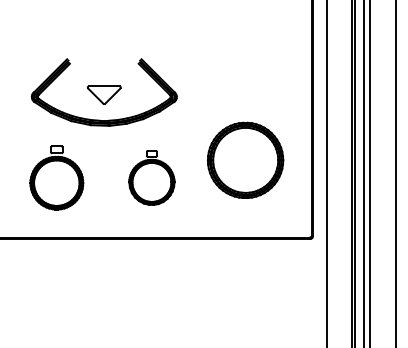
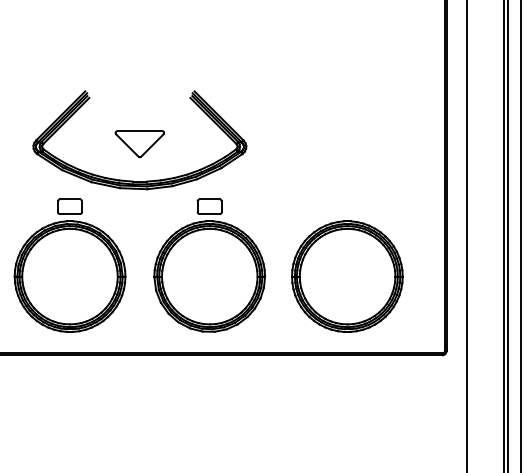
part: (245, 159) -> (347, 275), moved
part: (56, 177) -> (69, 265), size x1.43
part: (151, 177) -> (209, 265), size x1.67

